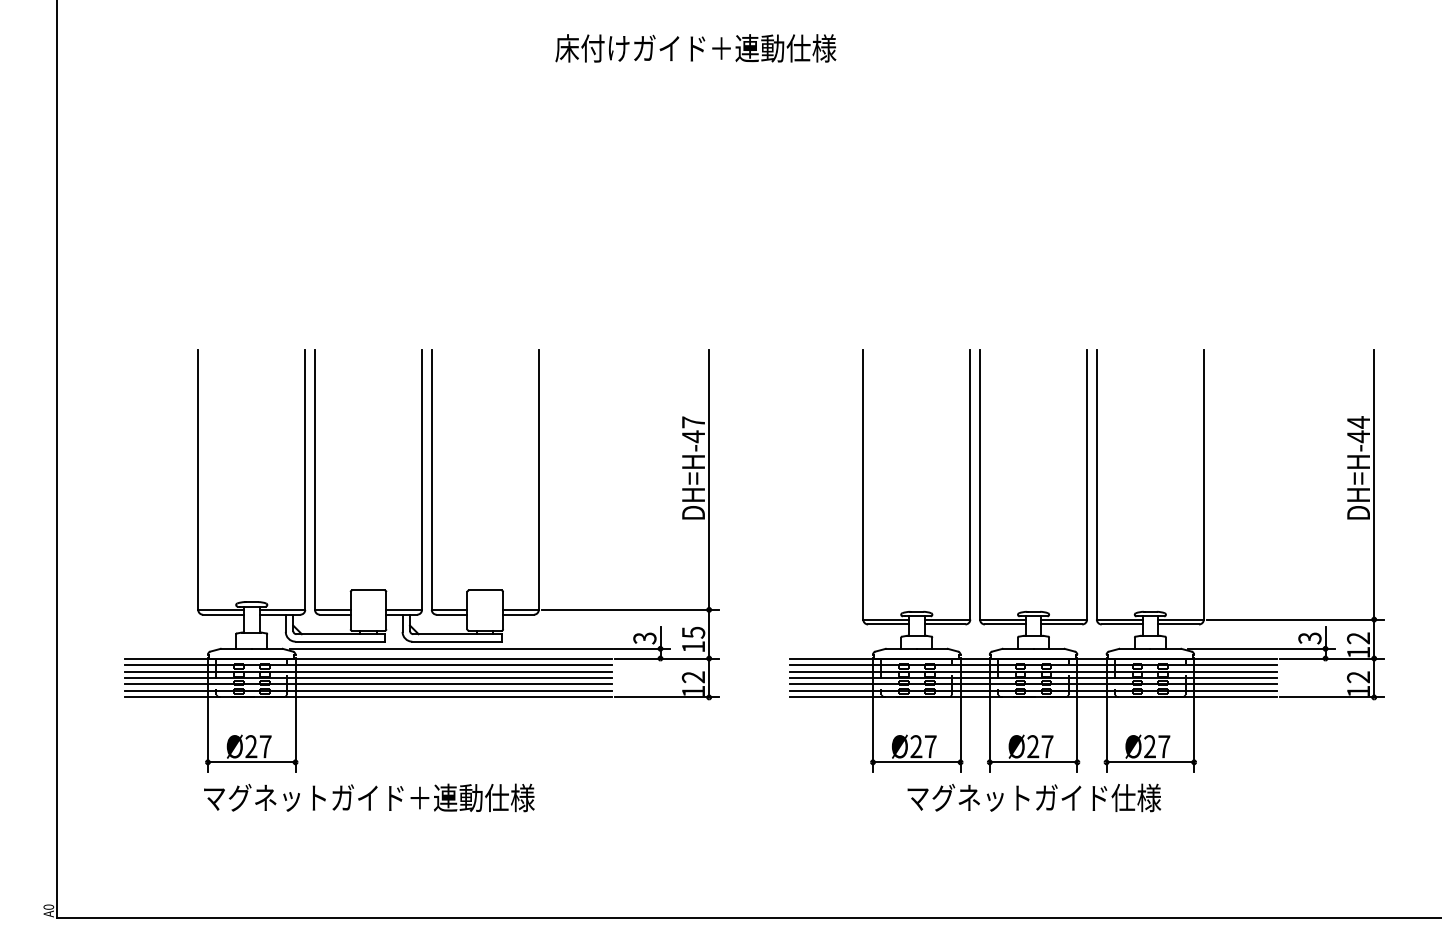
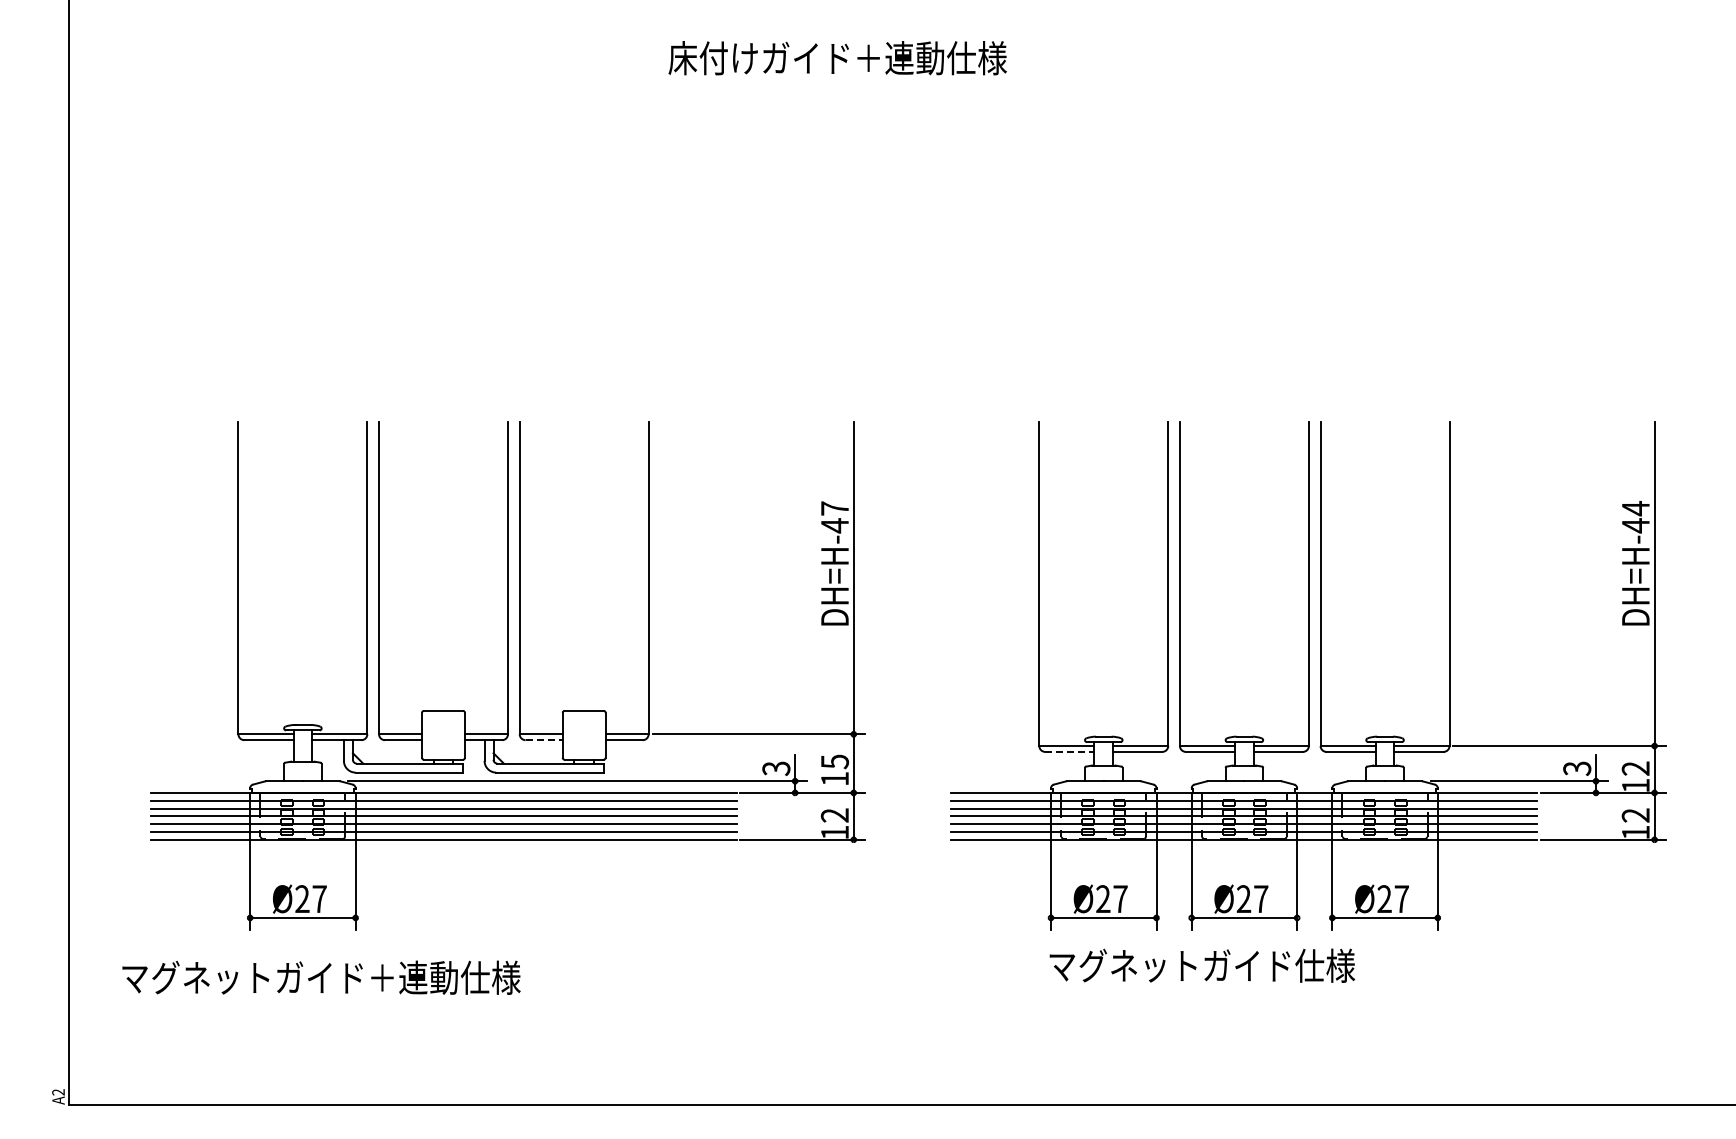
line: (452, 614) -> (544, 740), solid -> dashed
line: (888, 624) -> (1069, 751), solid -> dashed
text: (369, 797) -> (321, 977), moved
text: (1034, 797) -> (1202, 965), moved
text: (48, 907) -> (58, 1092), A0 -> A2

